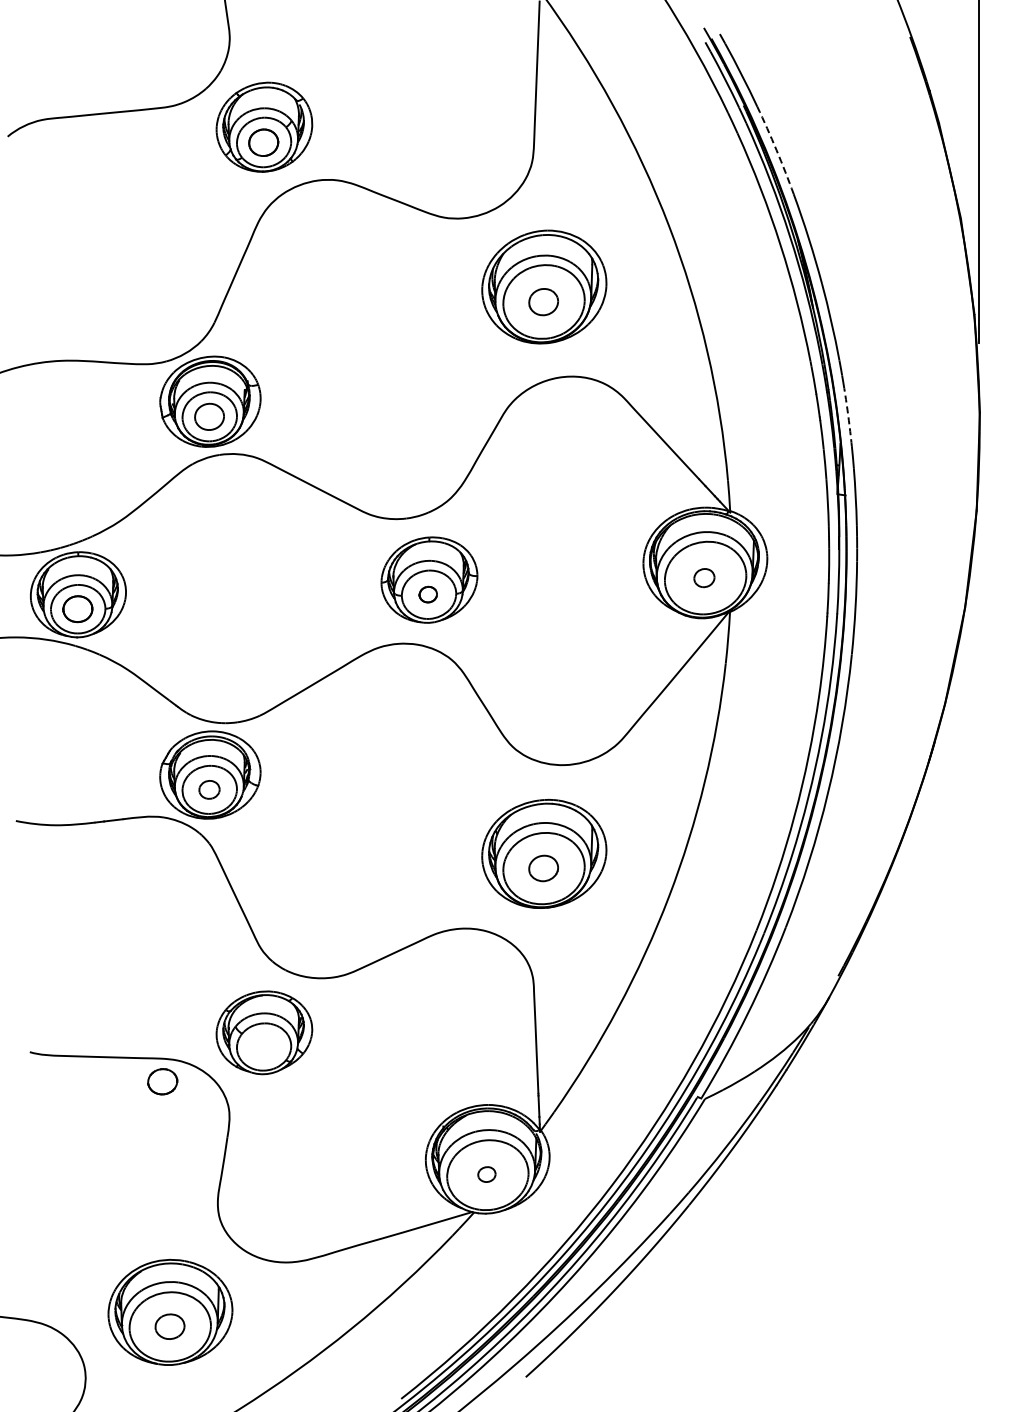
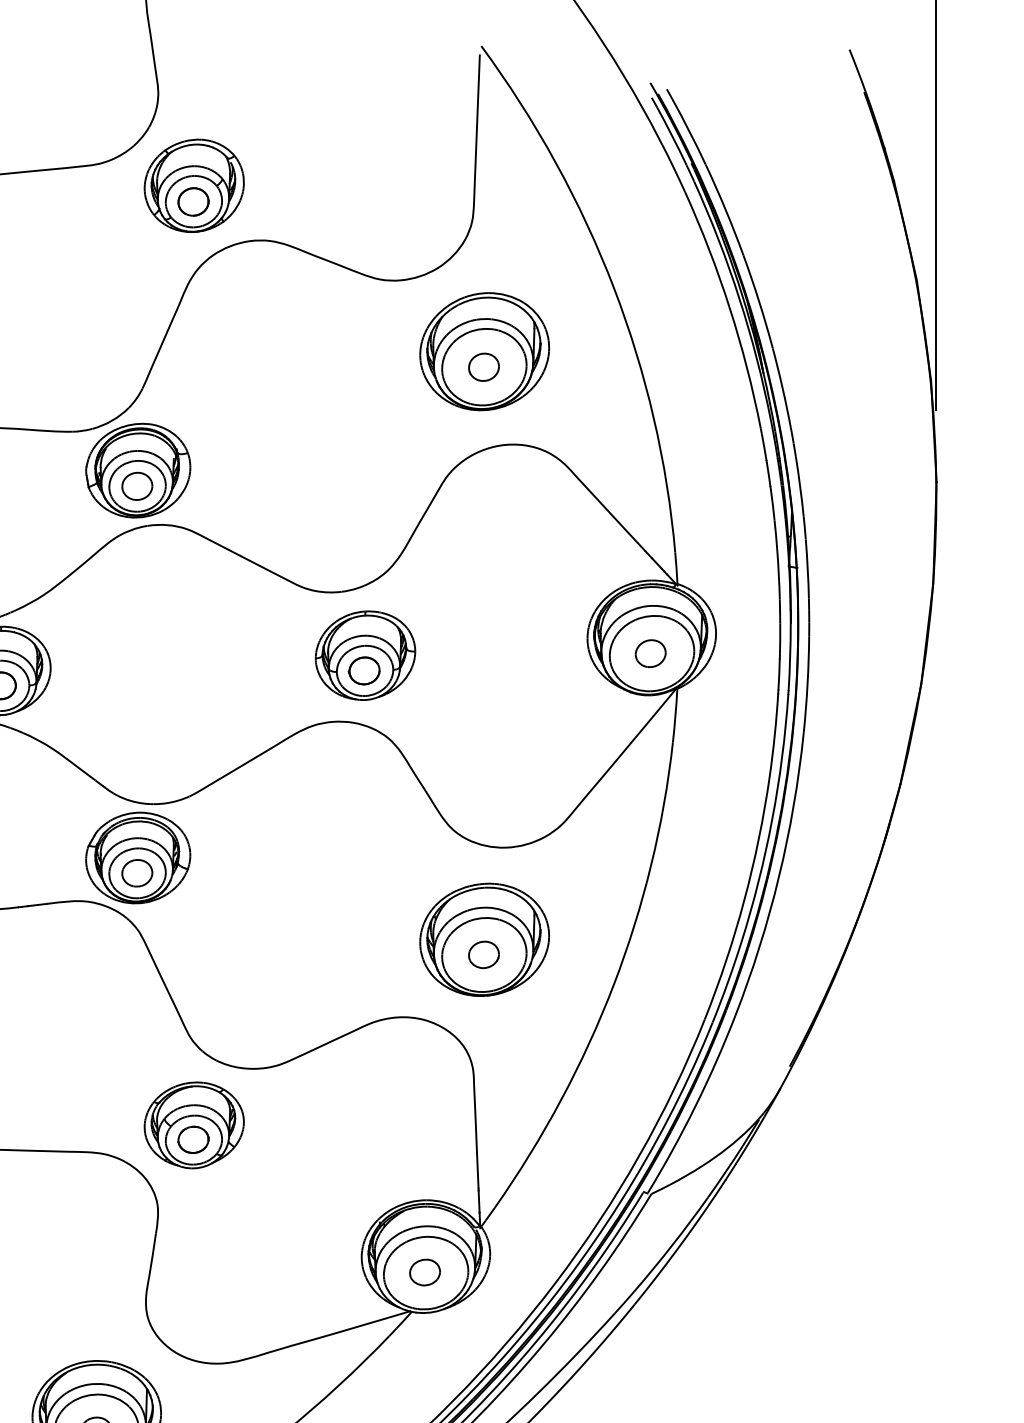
arc: (776, 150) -> (725, 209), dashed -> solid
arc: (848, 417) -> (800, 487), dashed -> solid
part: (704, 577) -> (650, 653), size x1.43
part: (427, 594) -> (363, 670), size x1.67
part: (209, 789) -> (137, 872), size x1.43
part: (162, 1081) -> (193, 1139), moved
part: (486, 1174) -> (424, 1272), size x1.67

